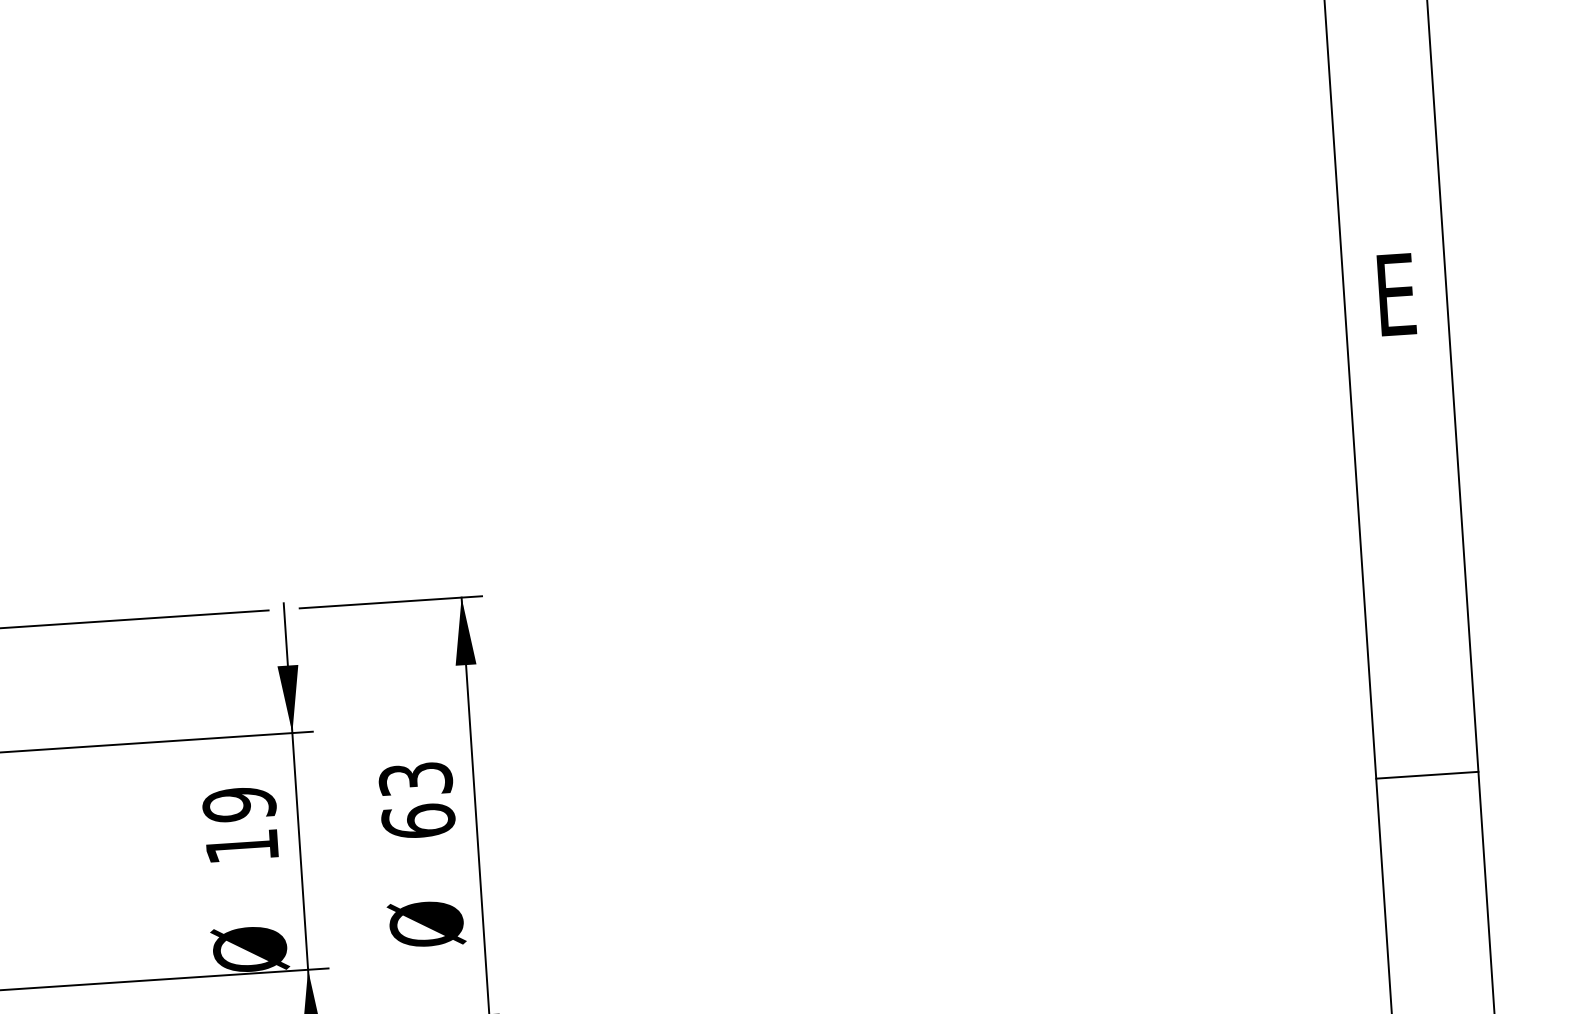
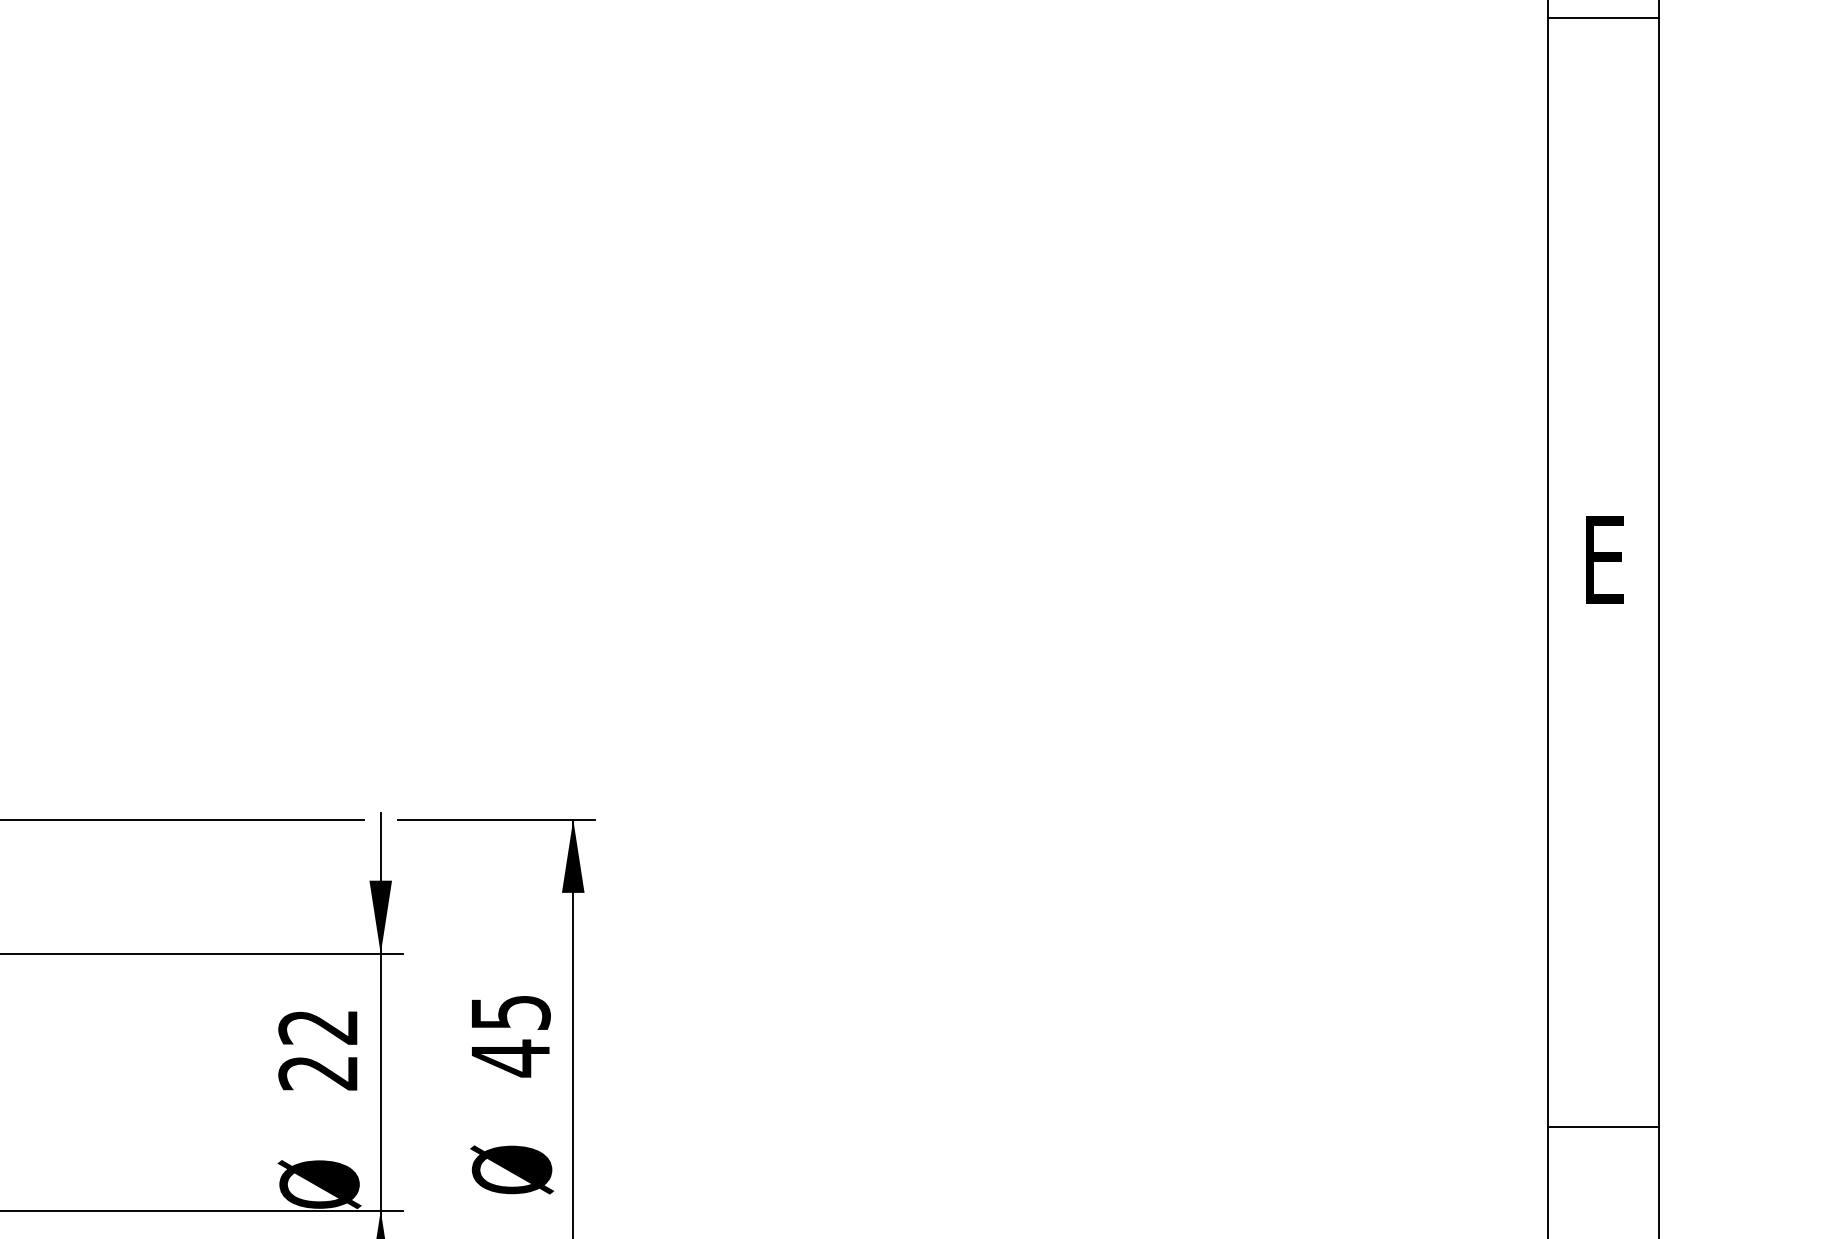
line: (1427, 774) -> (1603, 1126), moved
text: (417, 801) -> (510, 1036), 63 -> 45
text: (240, 825) -> (318, 1049), 19 -> 22

